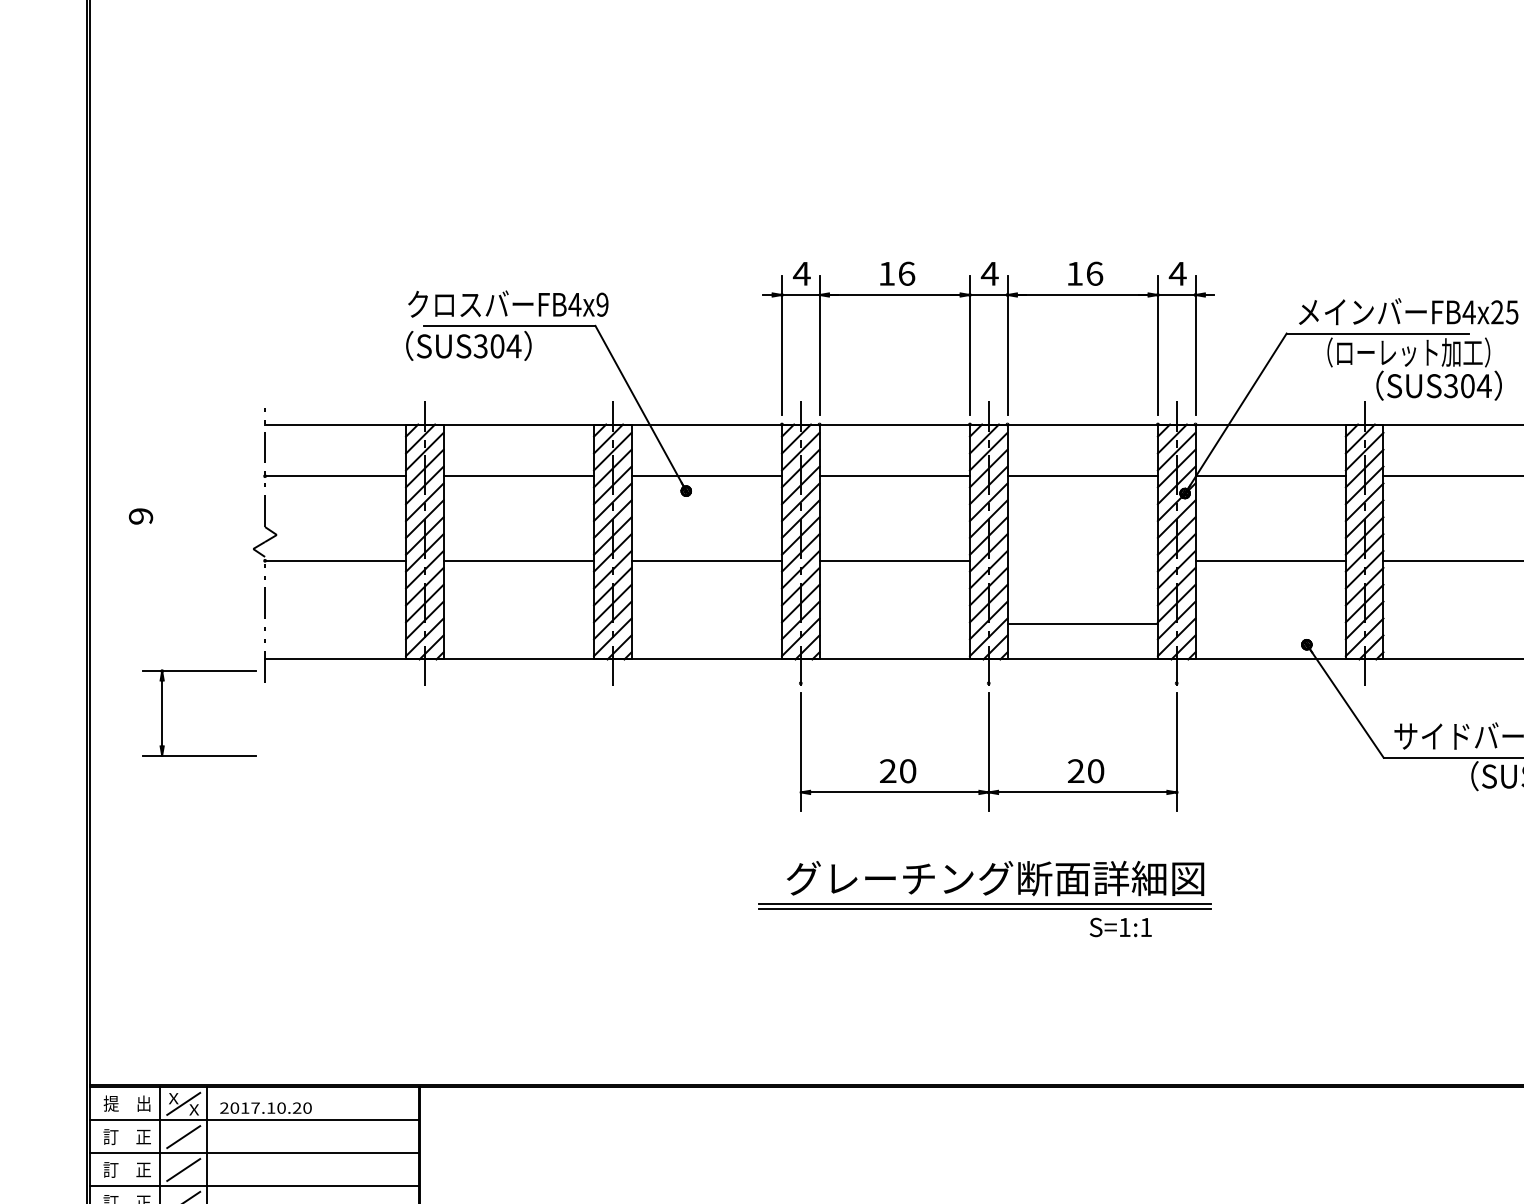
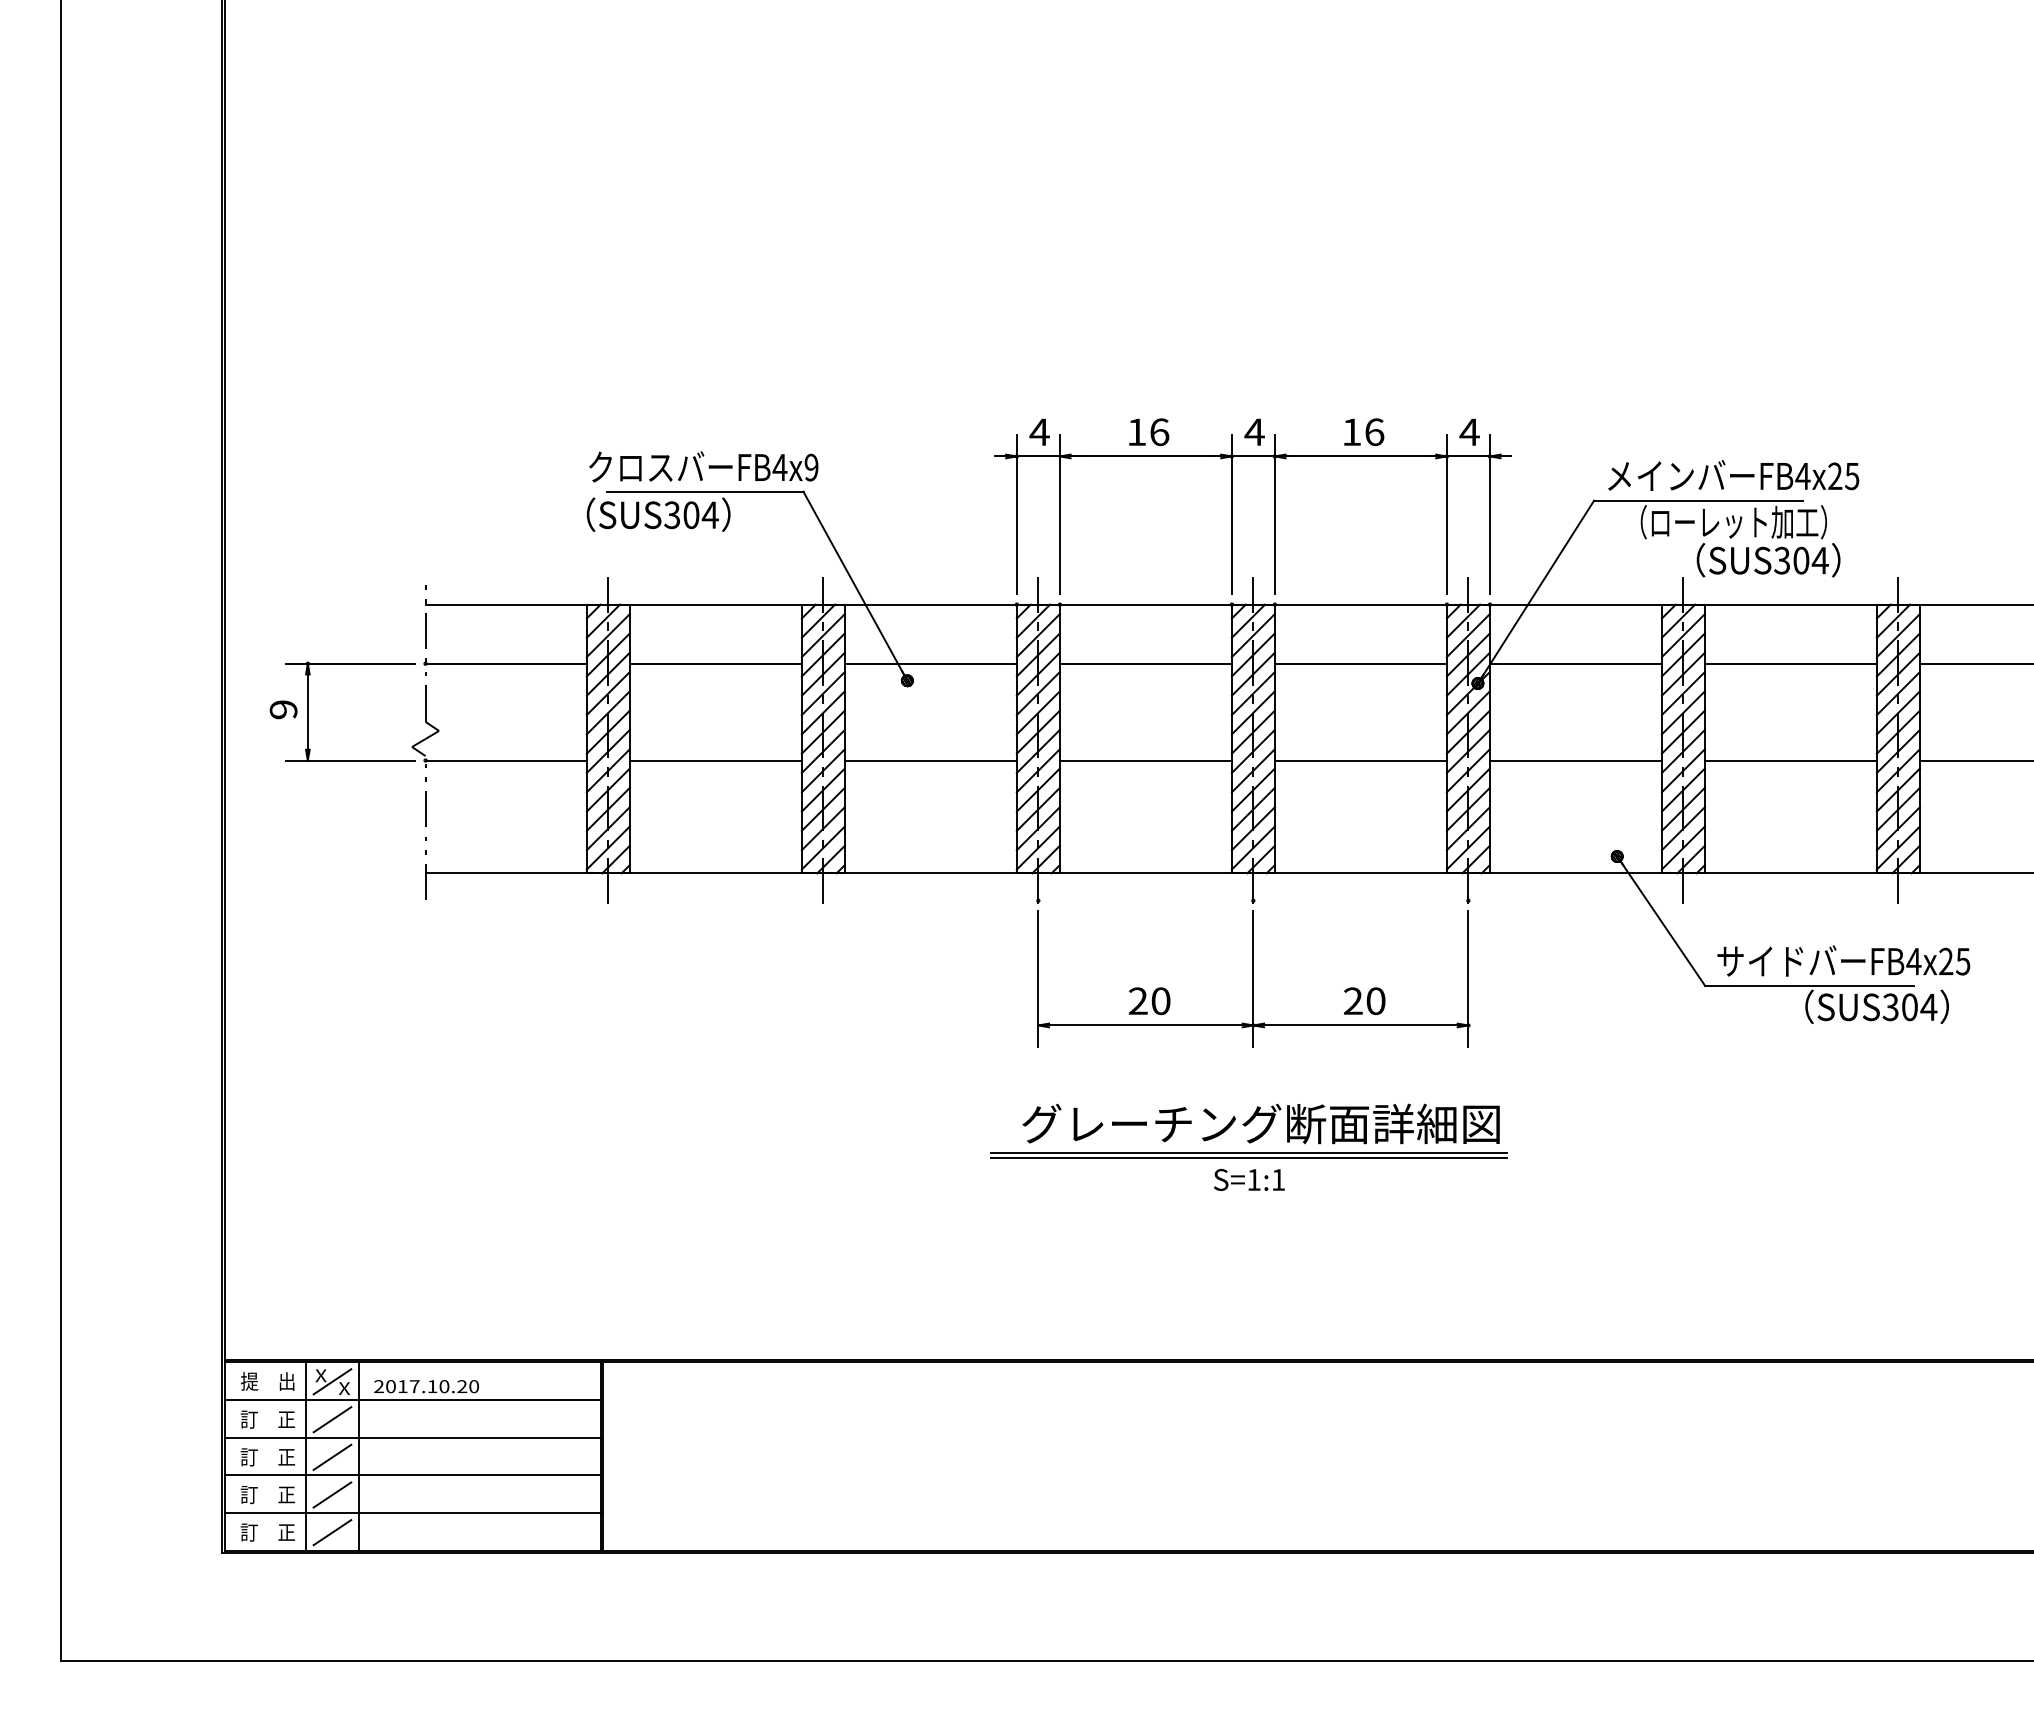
line: (1082, 623) -> (1360, 760), moved
part: (162, 712) -> (308, 711), moved
text: (1120, 927) -> (1249, 1179), moved

